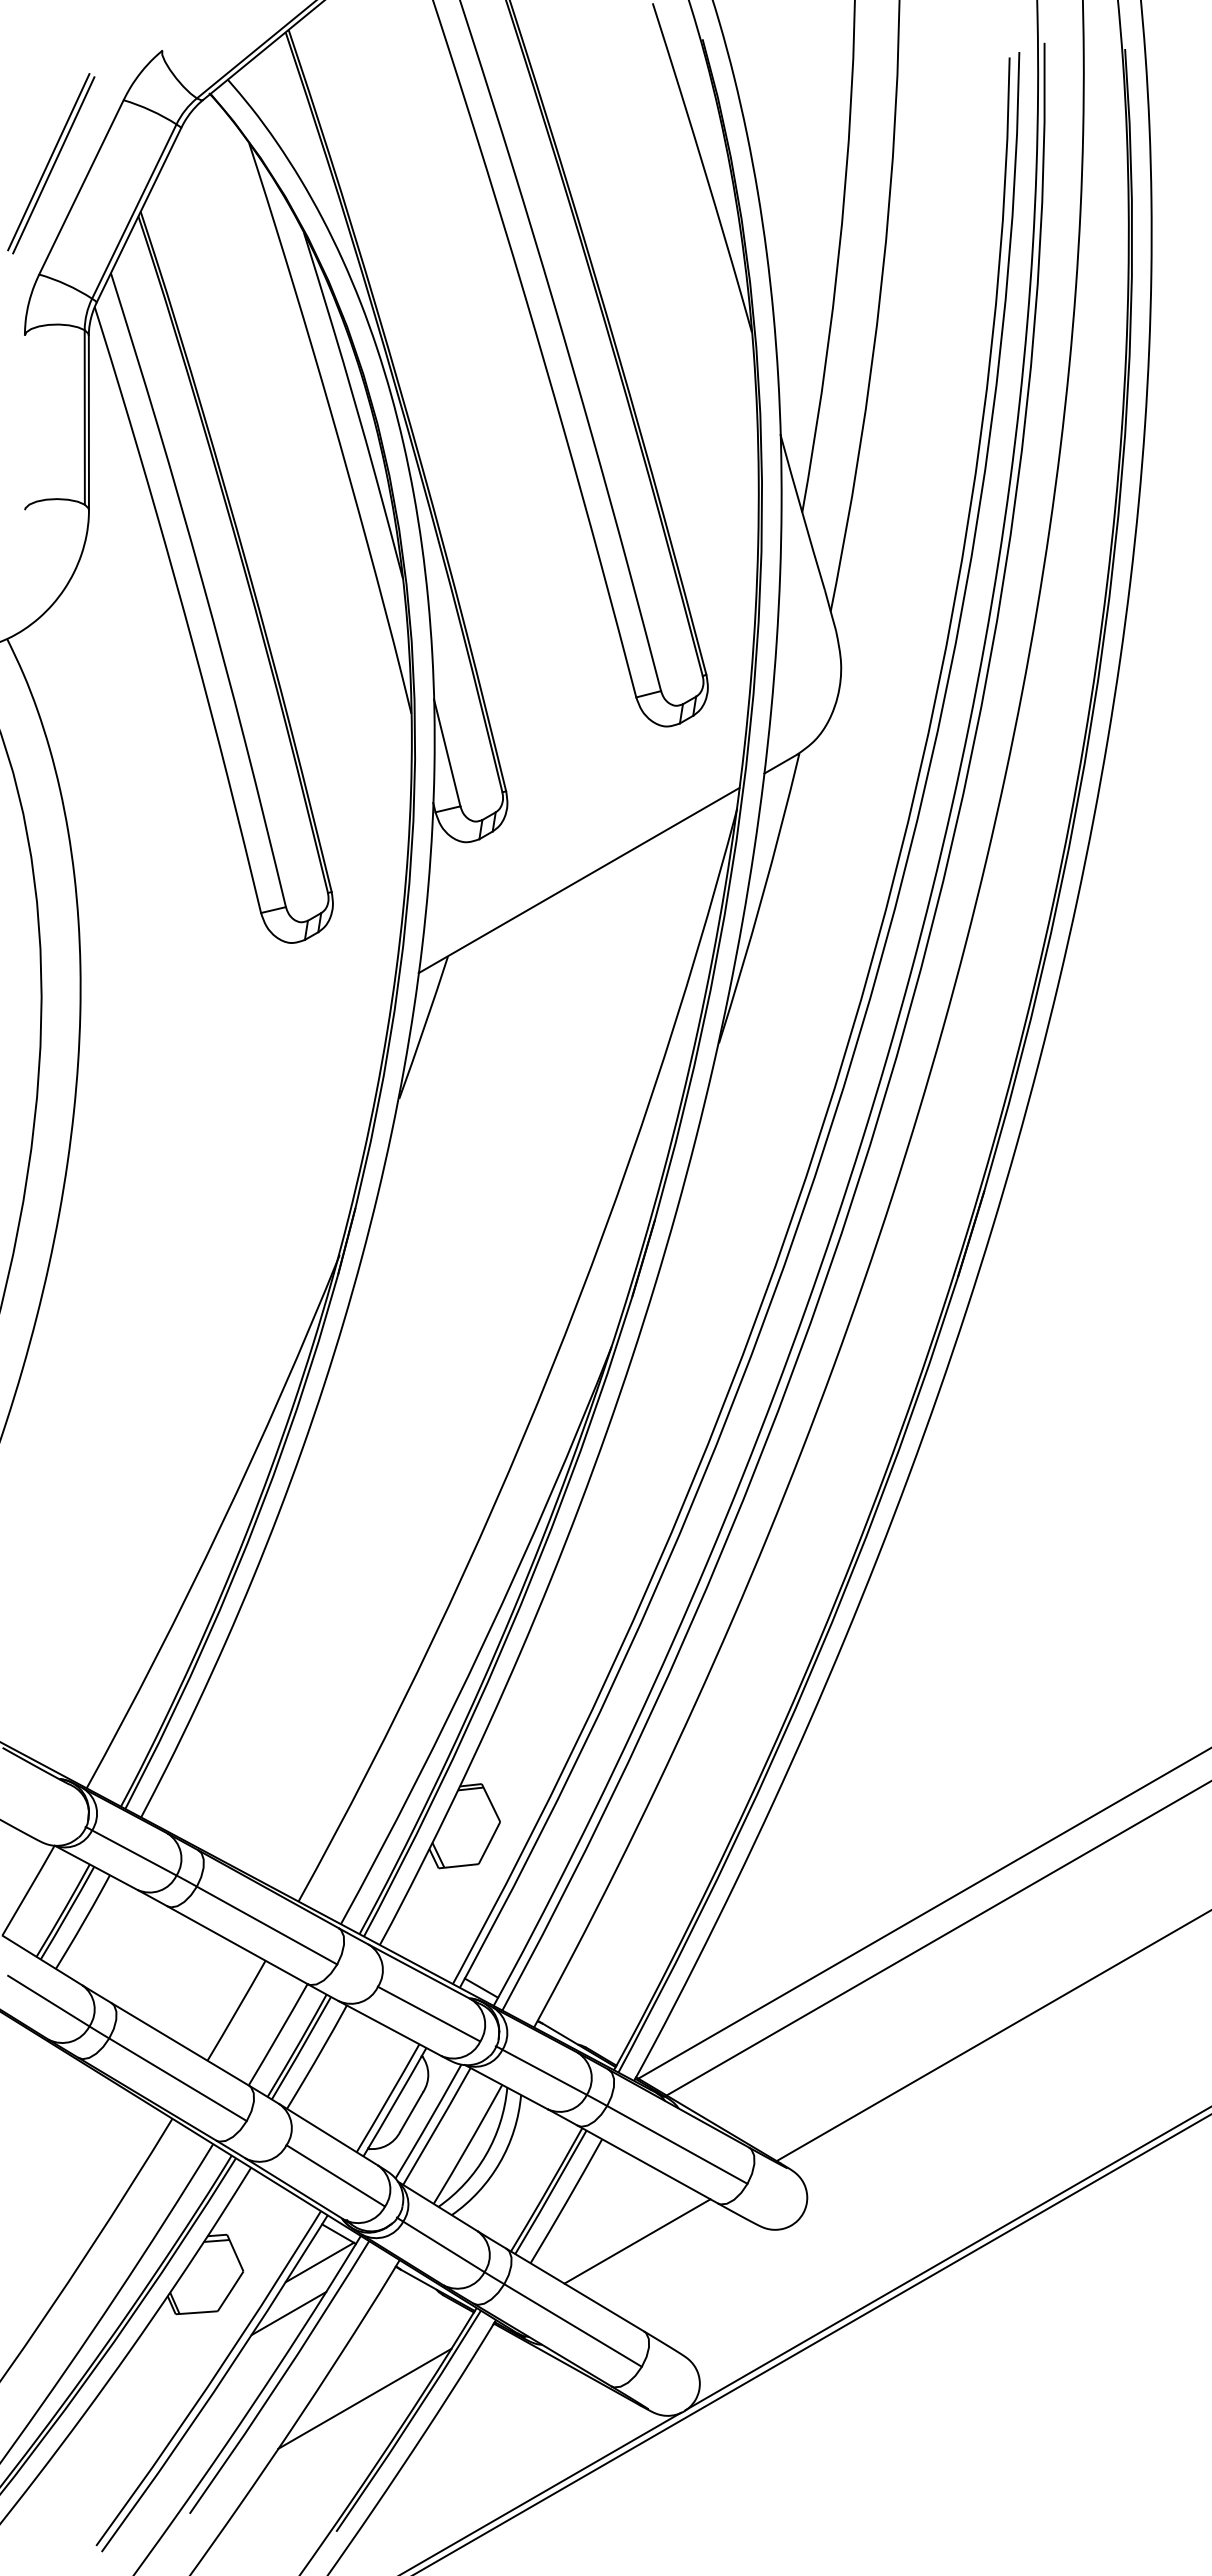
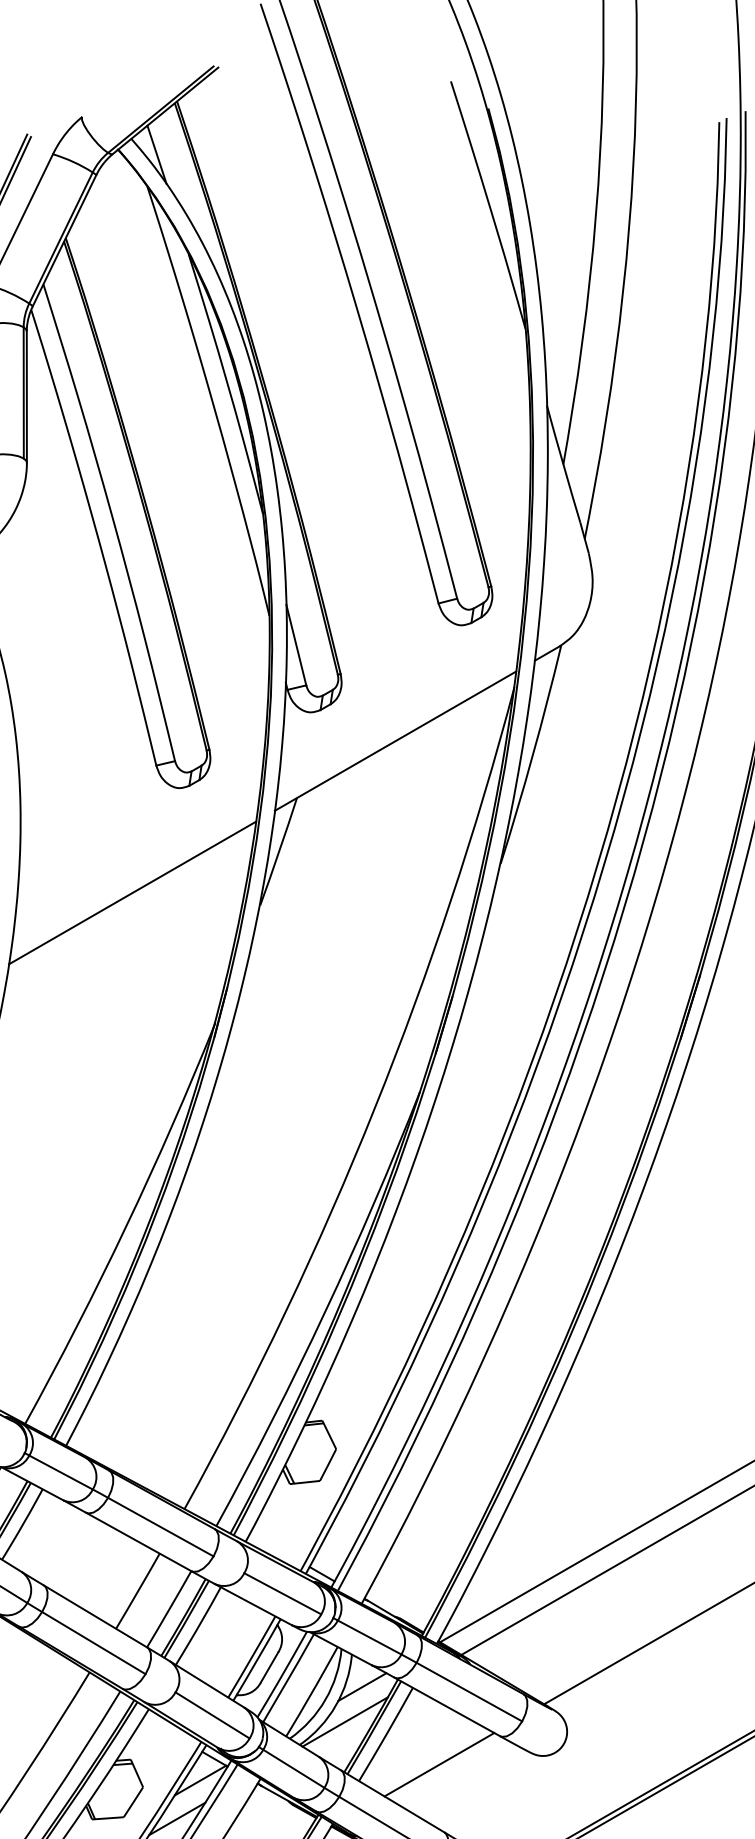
line: (261, 100) -> (156, 154), added
line: (229, 1082) -> (132, 893), added
line: (535, 2137) -> (362, 1686), added
line: (511, 2184) -> (344, 1721), added

